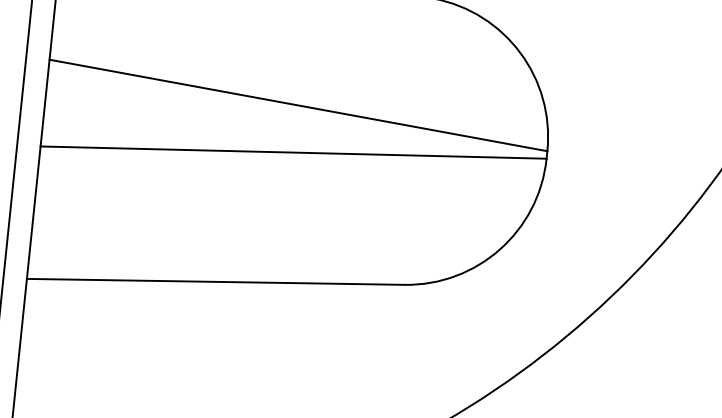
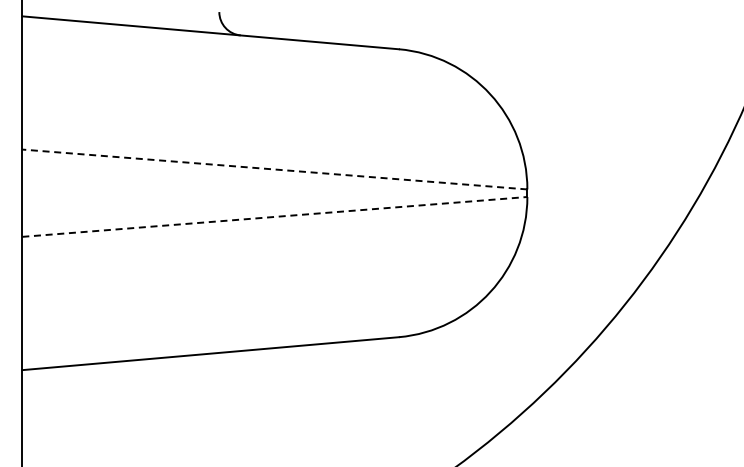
line: (298, 105) -> (274, 169), solid -> dashed
line: (294, 152) -> (275, 216), solid -> dashed

